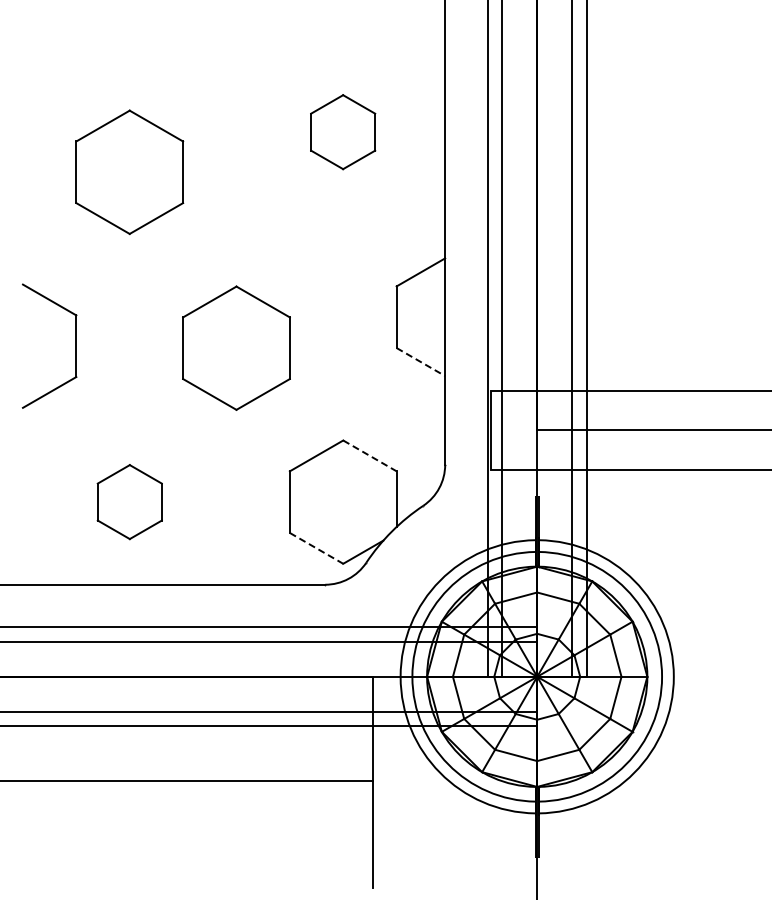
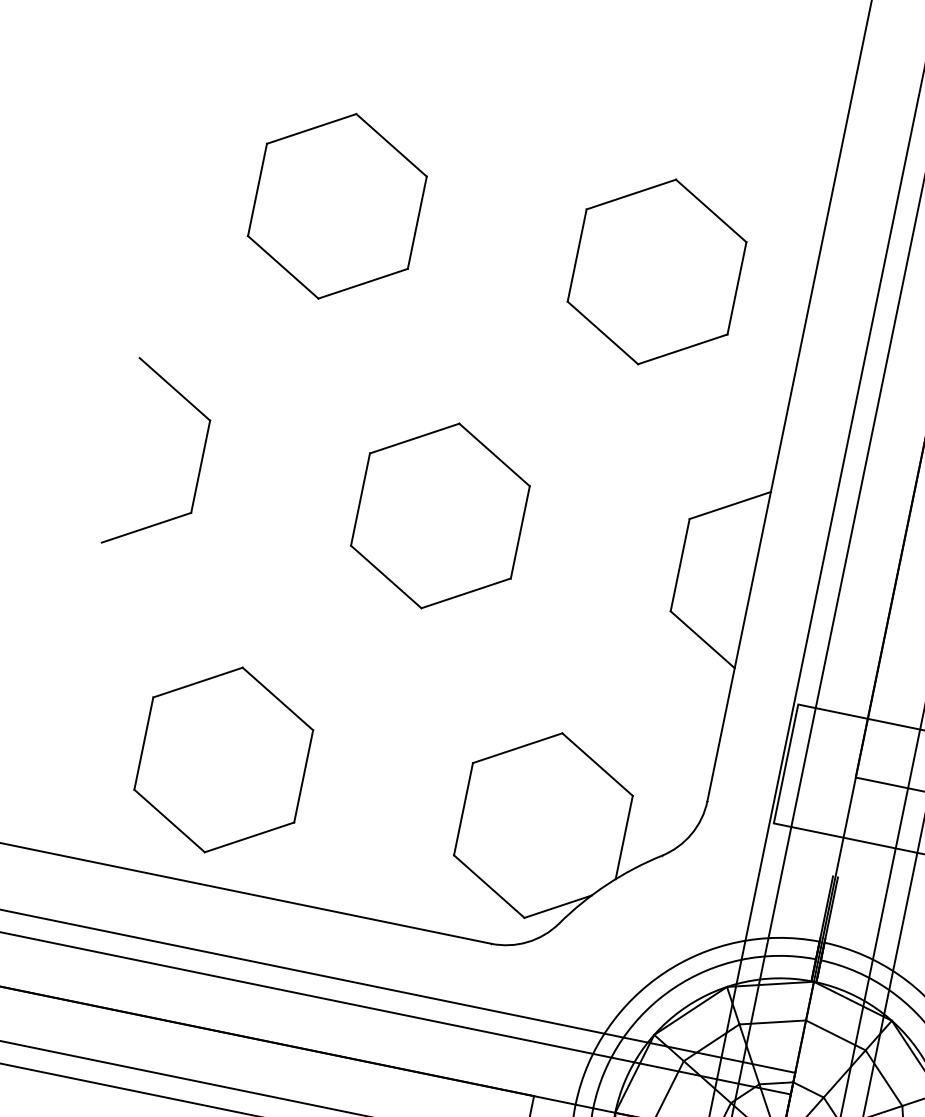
part: (342, 131) -> (656, 270), size x1.67
part: (129, 171) -> (337, 205), moved
part: (75, 345) -> (199, 465), moved
part: (236, 347) -> (440, 514), moved
line: (421, 362) -> (703, 640), dashed -> solid
line: (369, 455) -> (597, 763), dashed -> solid
part: (129, 501) -> (223, 758), size x1.67
line: (316, 548) -> (489, 886), dashed -> solid

